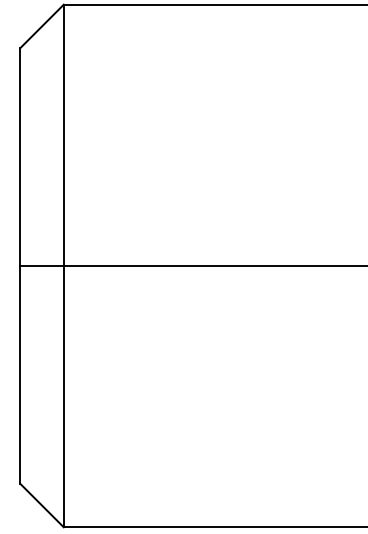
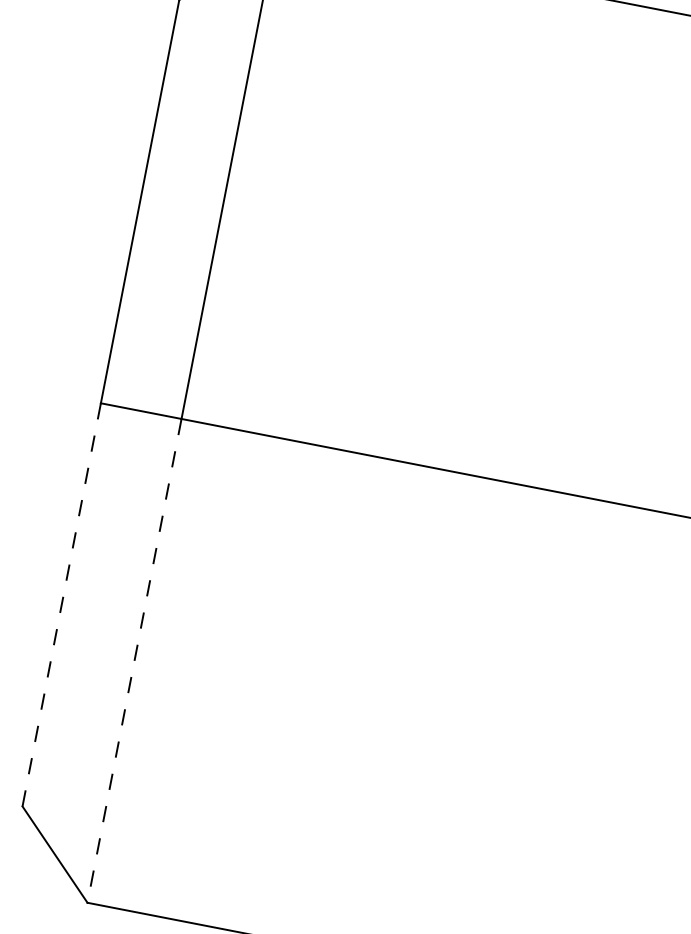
line: (20, 374) -> (62, 604), solid -> dashed
line: (63, 396) -> (134, 660), solid -> dashed

